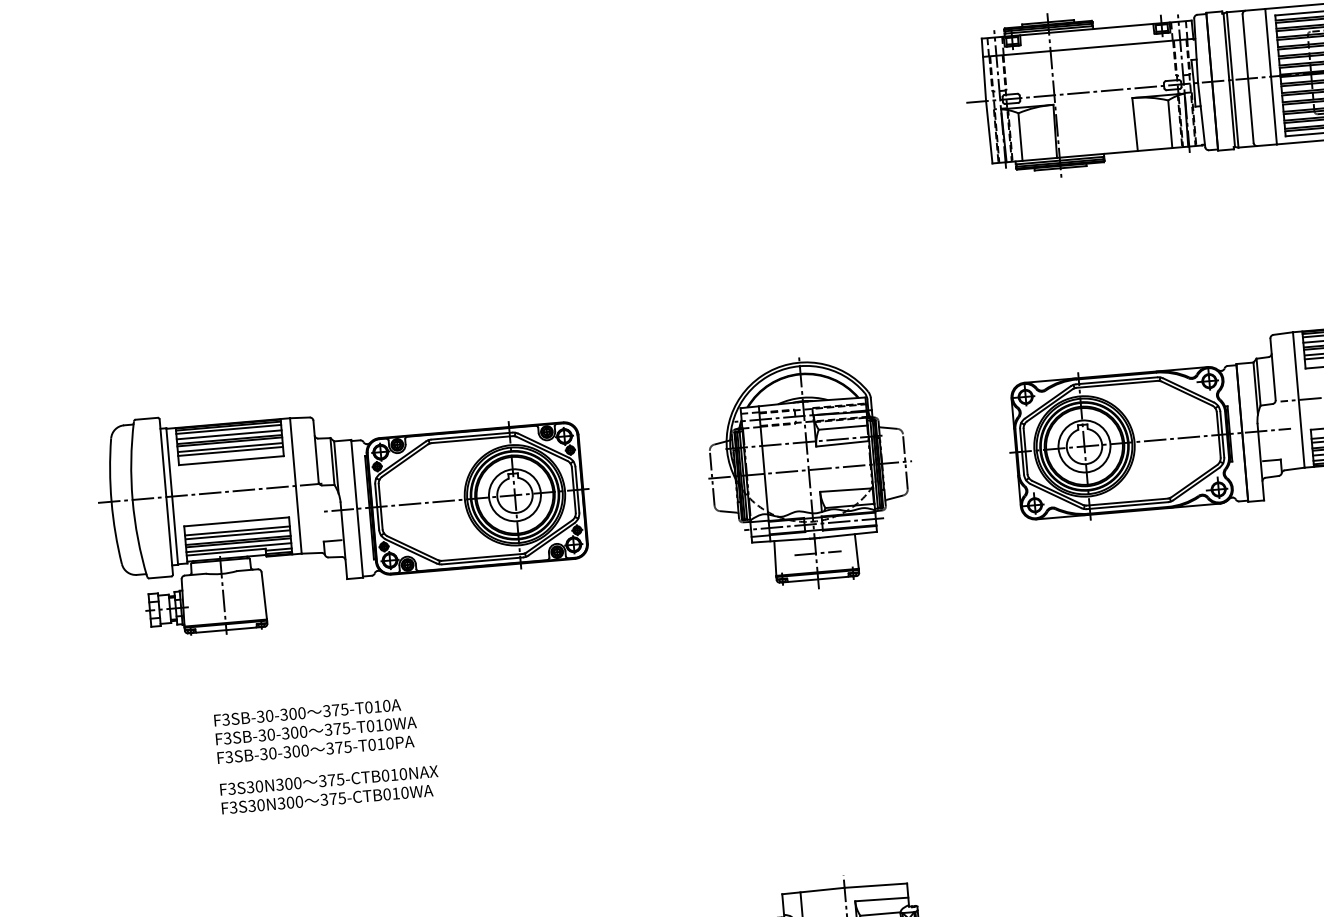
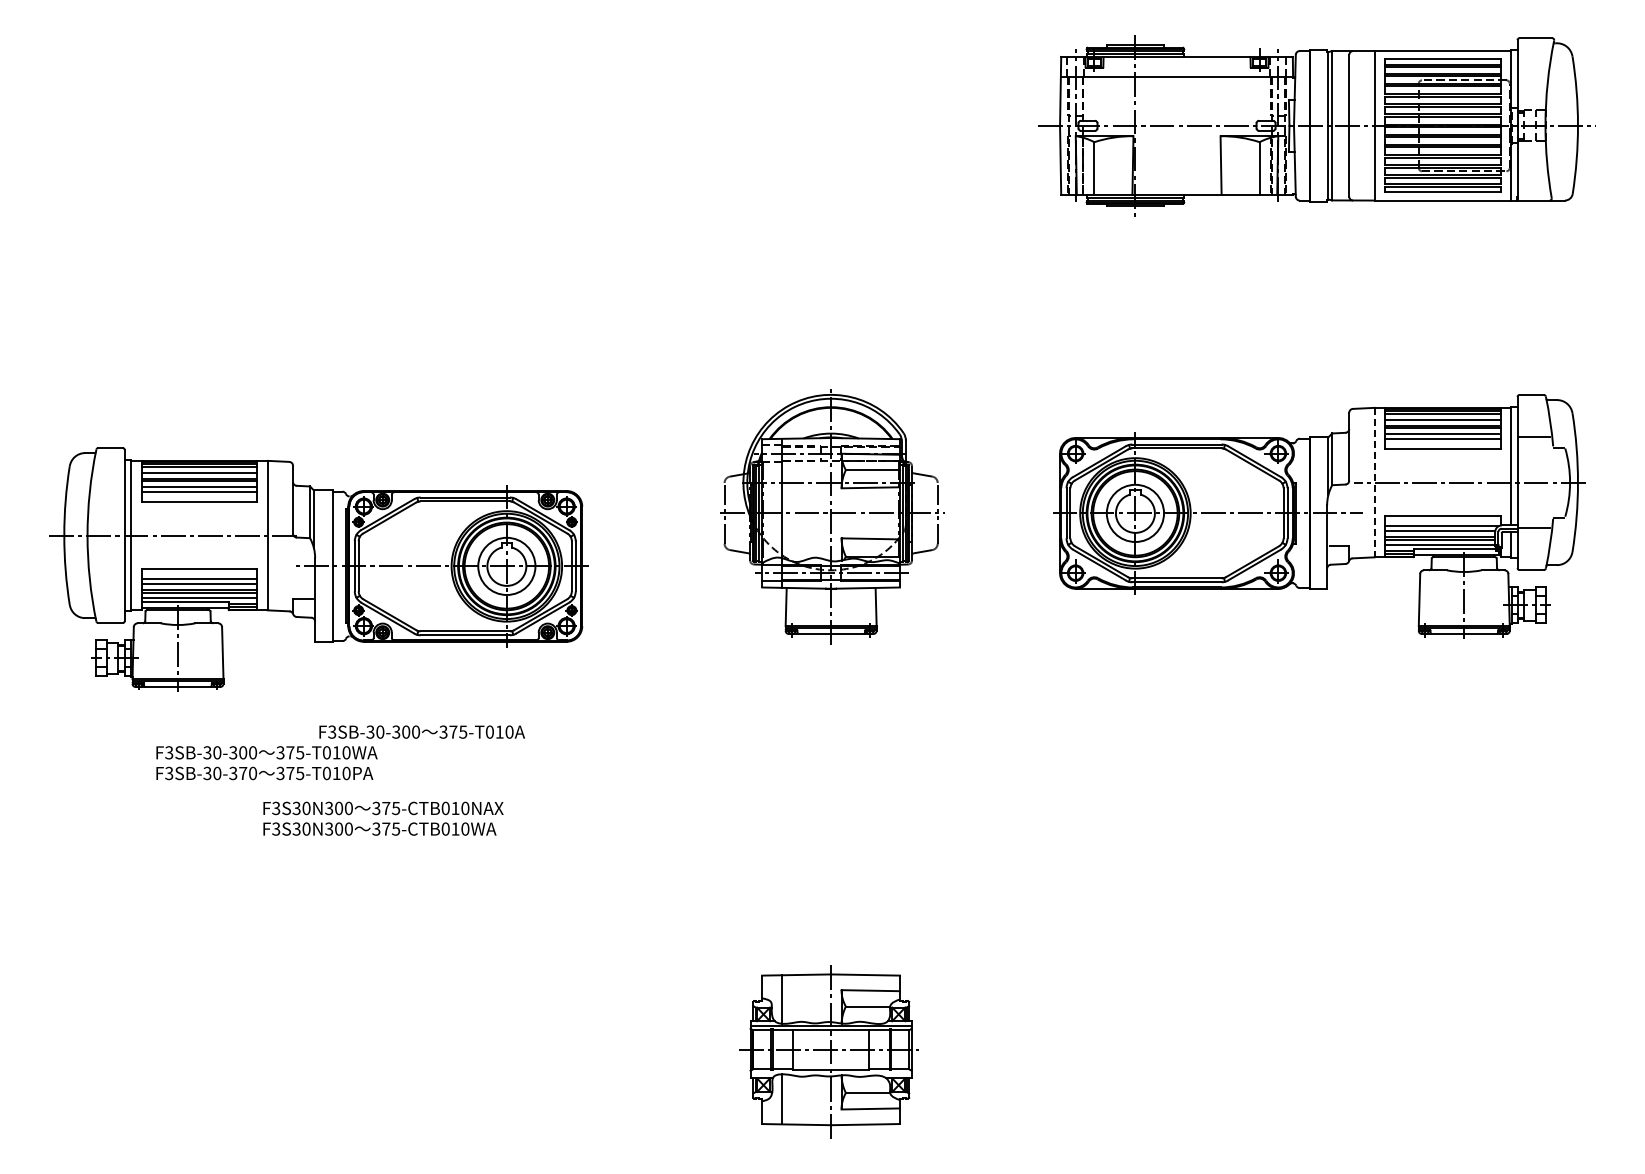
line: (1298, 399) -> (1374, 482), solid -> dashed
part: (344, 512) -> (318, 569), moved
line: (818, 553) -> (833, 605), removed
text: (306, 712) -> (421, 731), moved
text: (296, 751) -> (243, 773), F3SB-30-300 -> F3SB-30-370
text: (329, 789) -> (383, 818), moved

